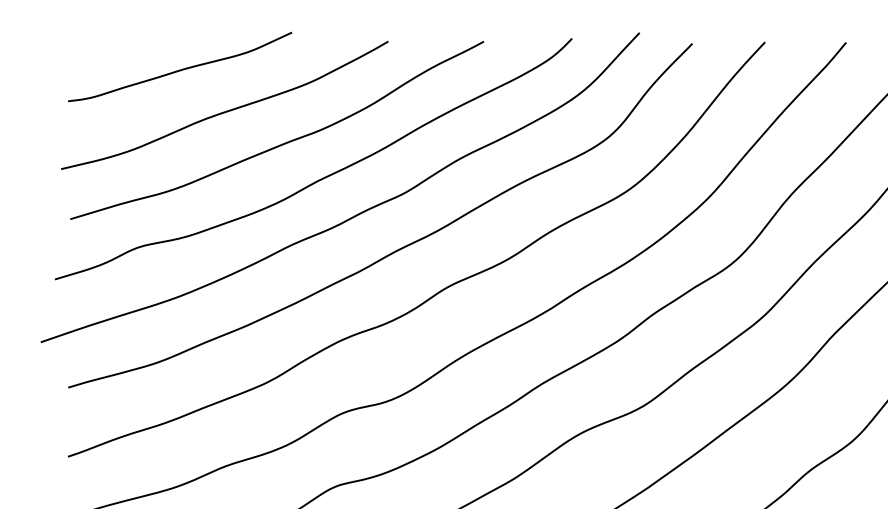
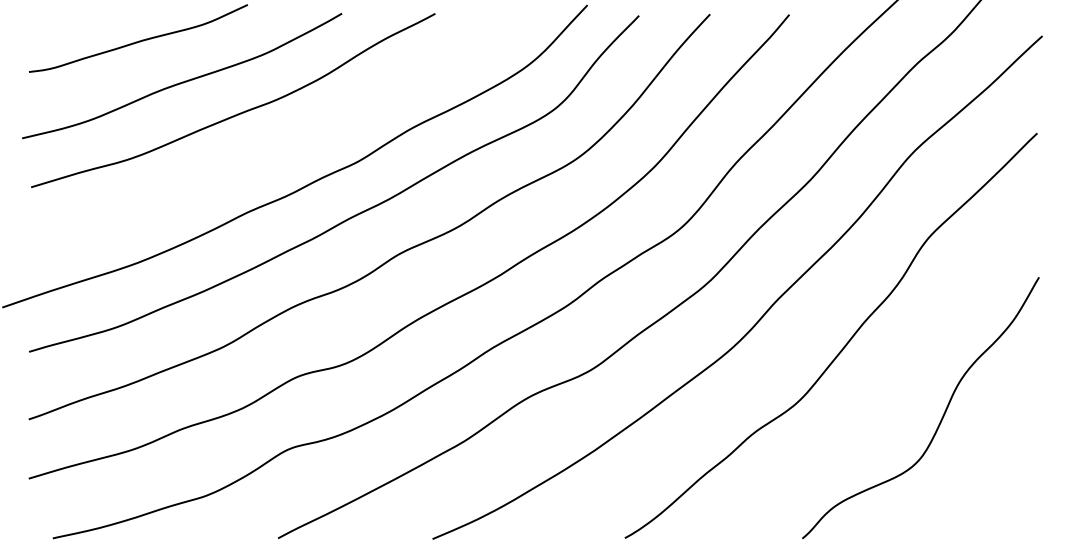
curve: (322, 177) -> (277, 146), removed

